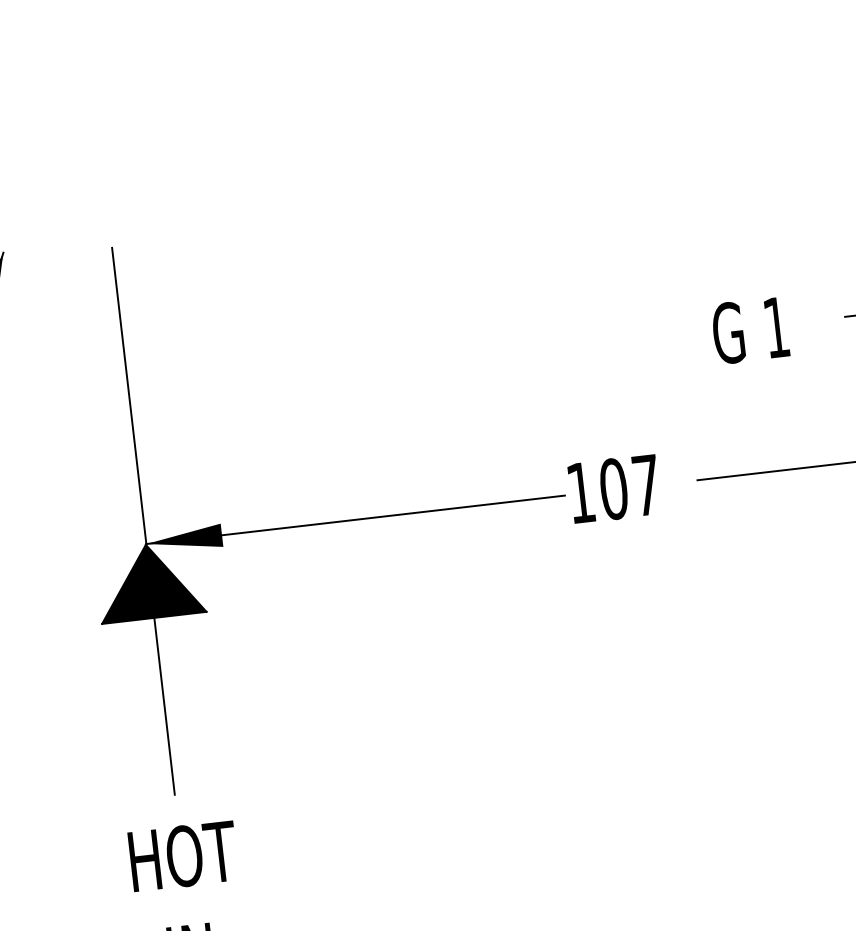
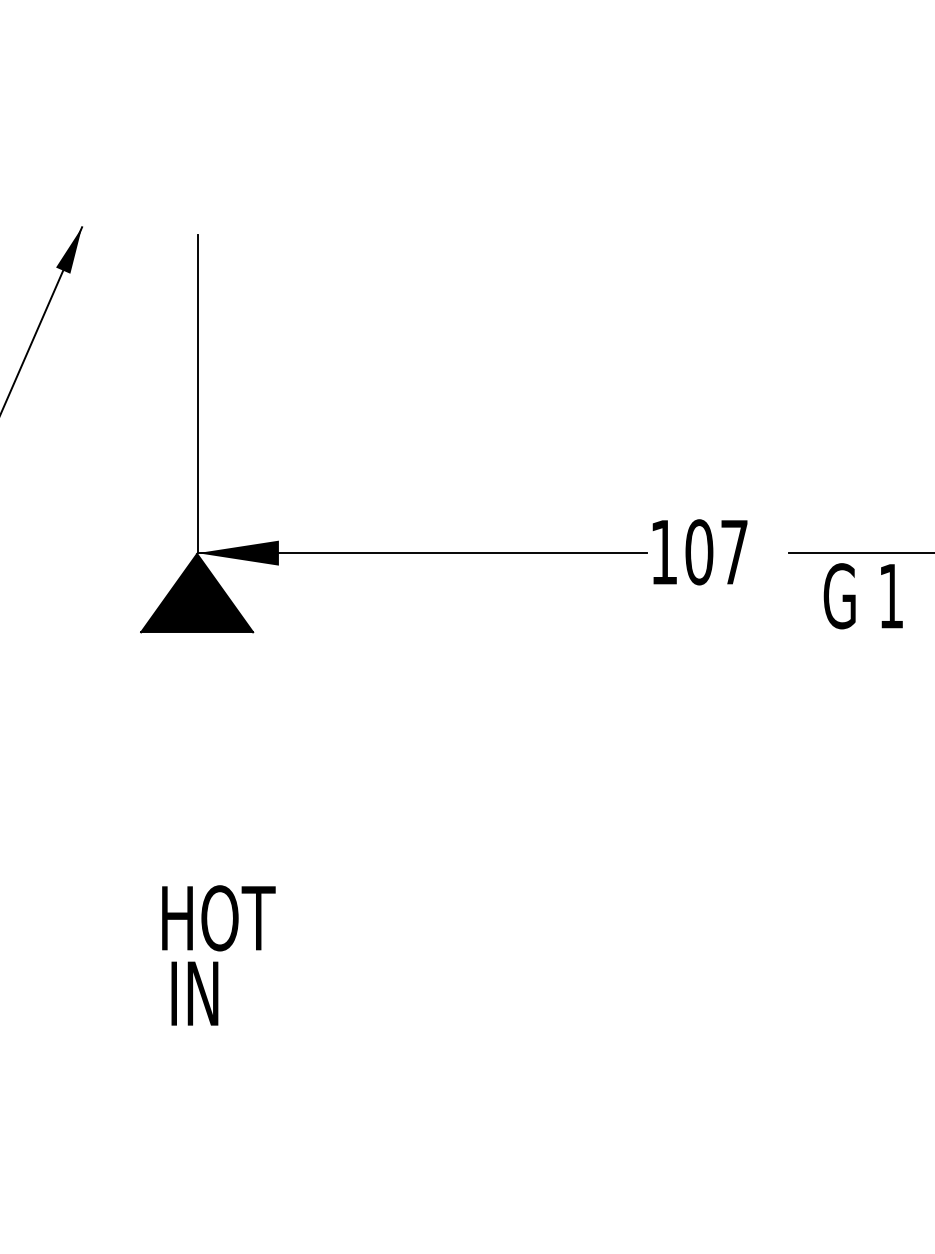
text: (749, 330) -> (862, 596), moved
line: (164, 706) -> (197, 727), removed
text: (183, 856) -> (218, 918), moved

